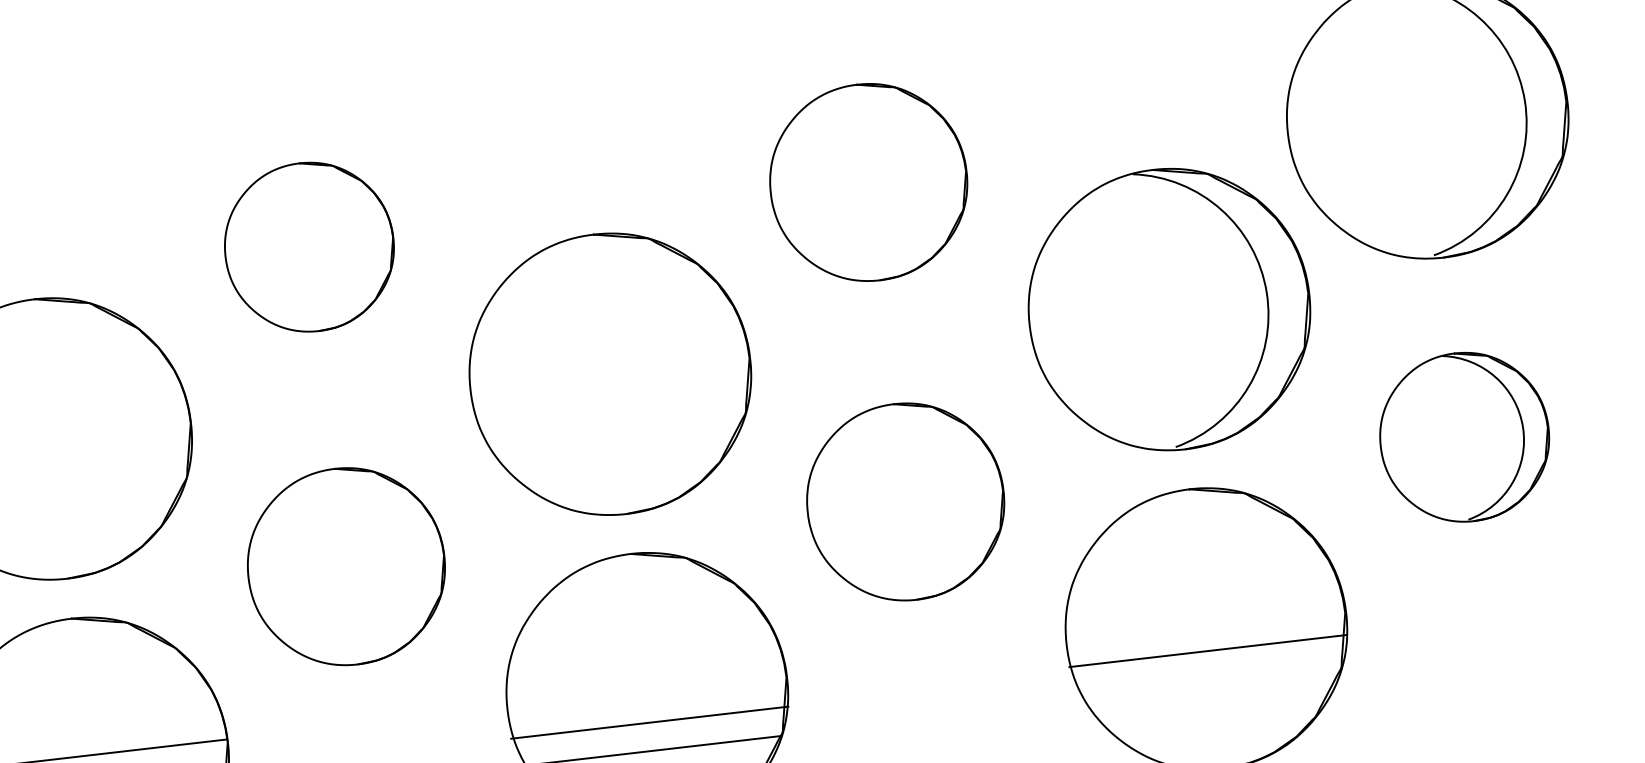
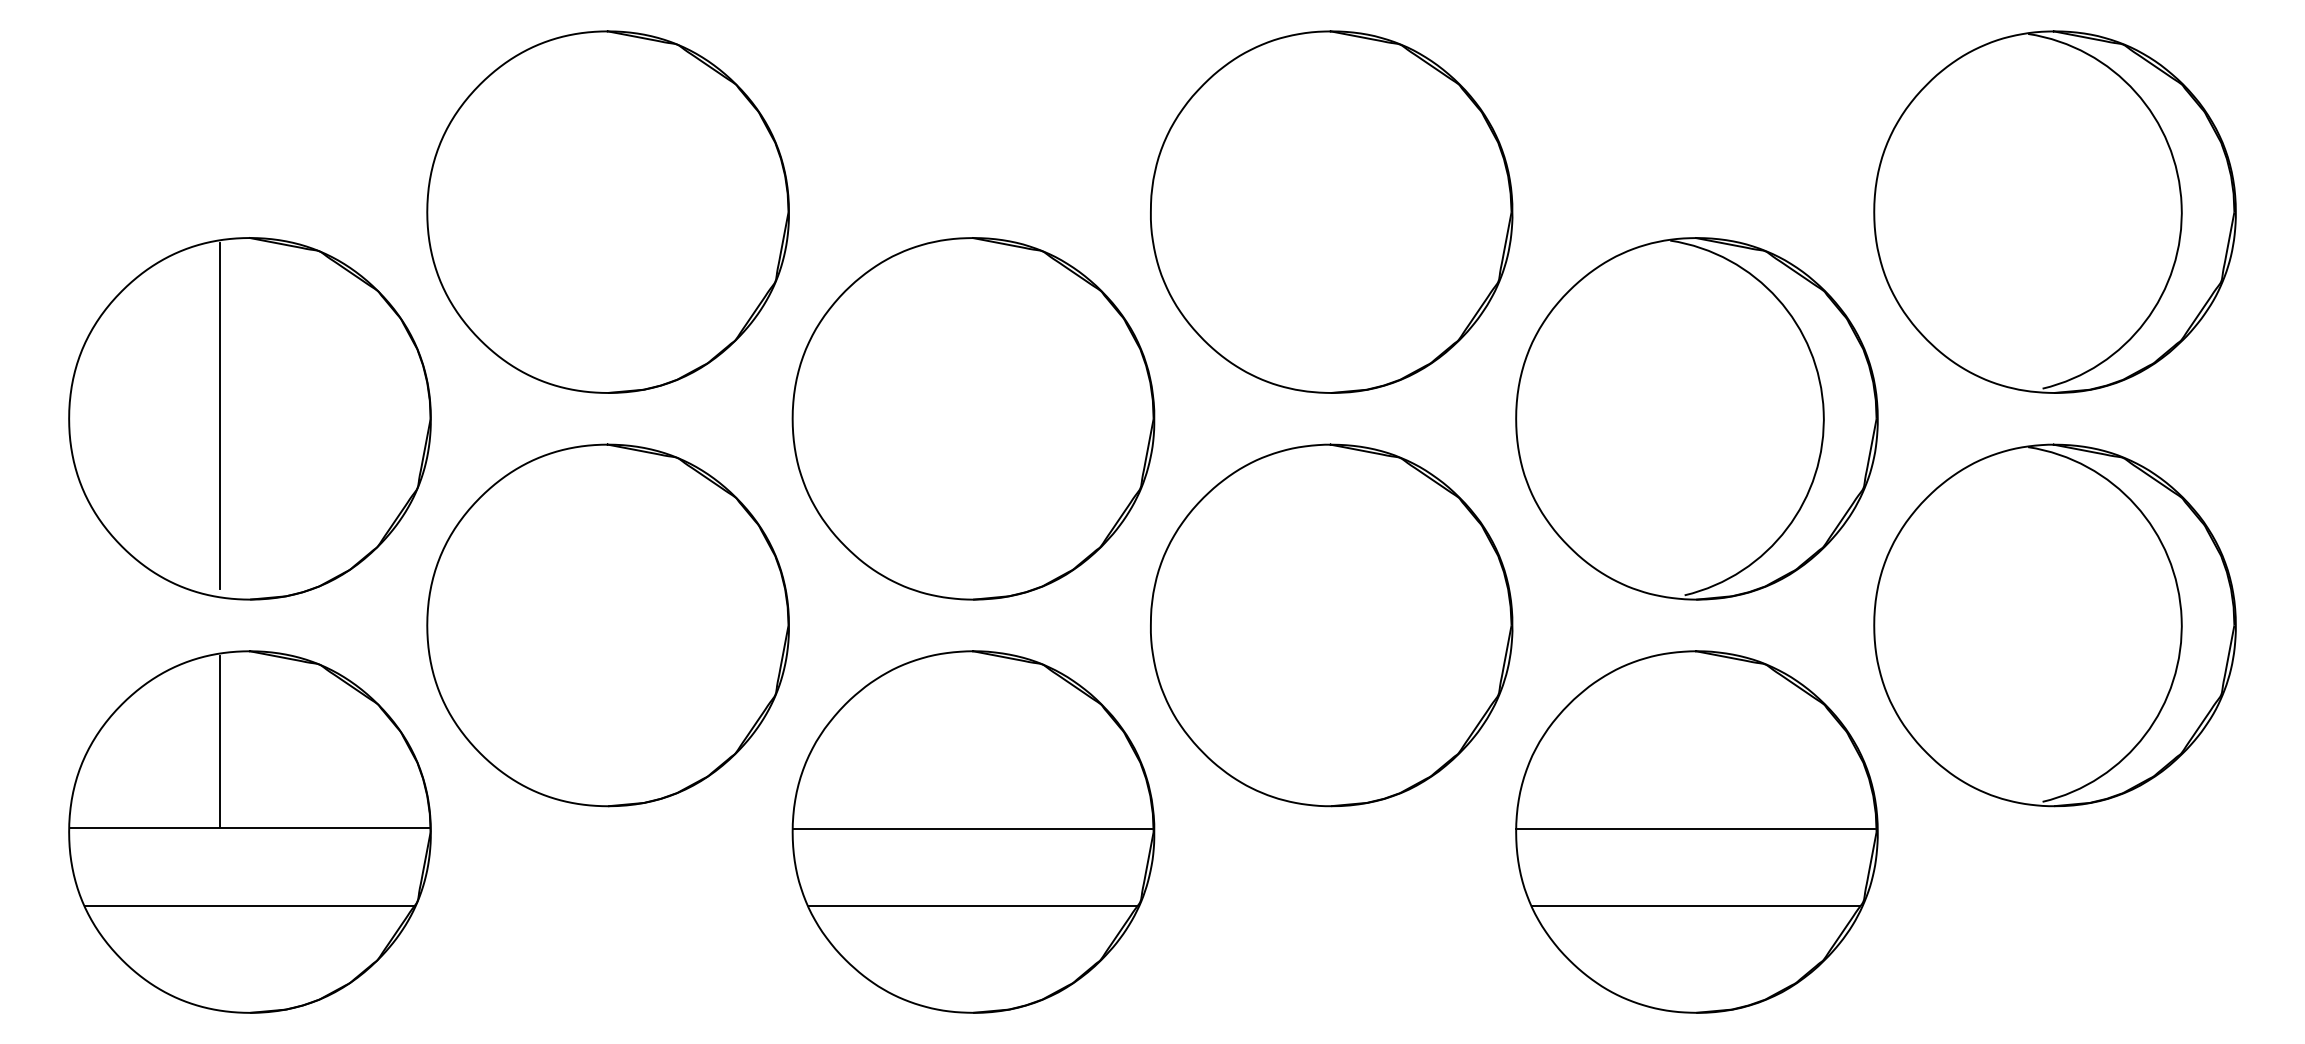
part: (868, 182) -> (1331, 211), size x1.43
part: (308, 246) -> (607, 211), size x1.67
part: (1464, 437) -> (2054, 625), size x1.67
line: (28, 439) -> (220, 415), added
part: (905, 502) -> (1331, 625), size x1.43
part: (345, 566) -> (607, 625), size x1.43
line: (1207, 651) -> (1695, 828), moved
line: (1212, 685) -> (1696, 905), added
line: (57, 691) -> (220, 741), added
line: (649, 722) -> (972, 828), moved

